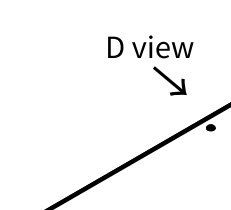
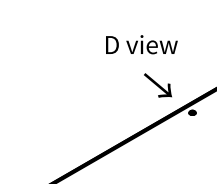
text: (169, 81) -> (157, 85), moved

